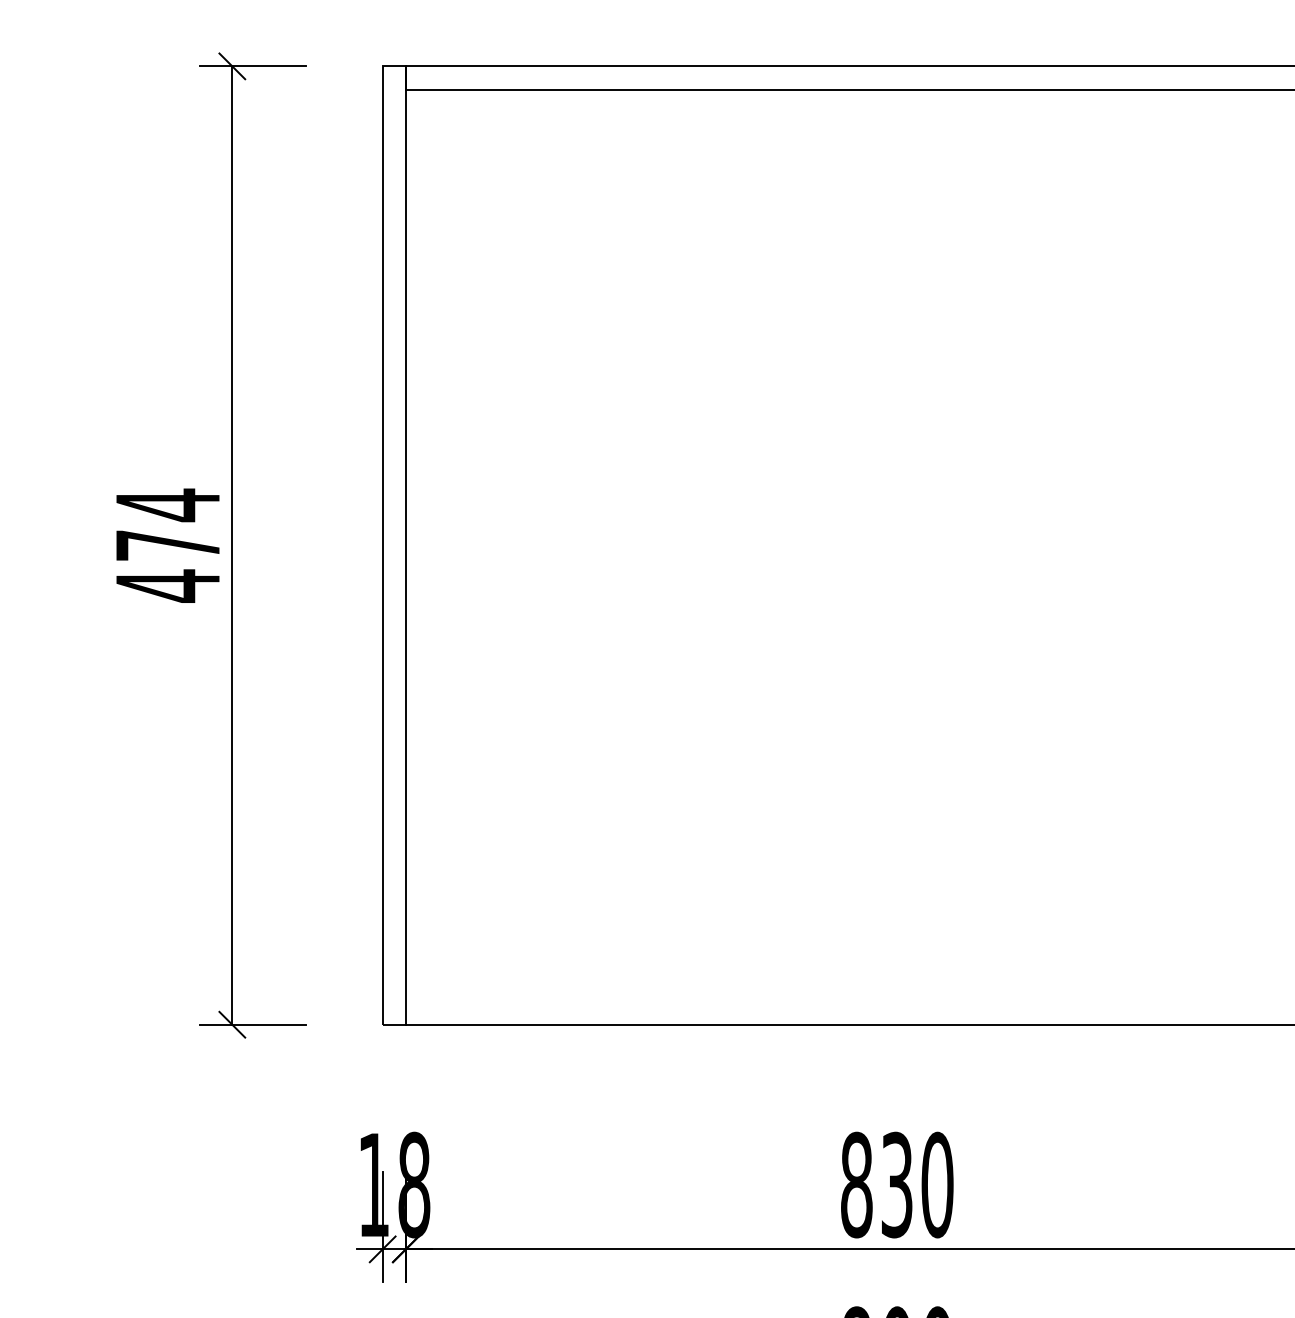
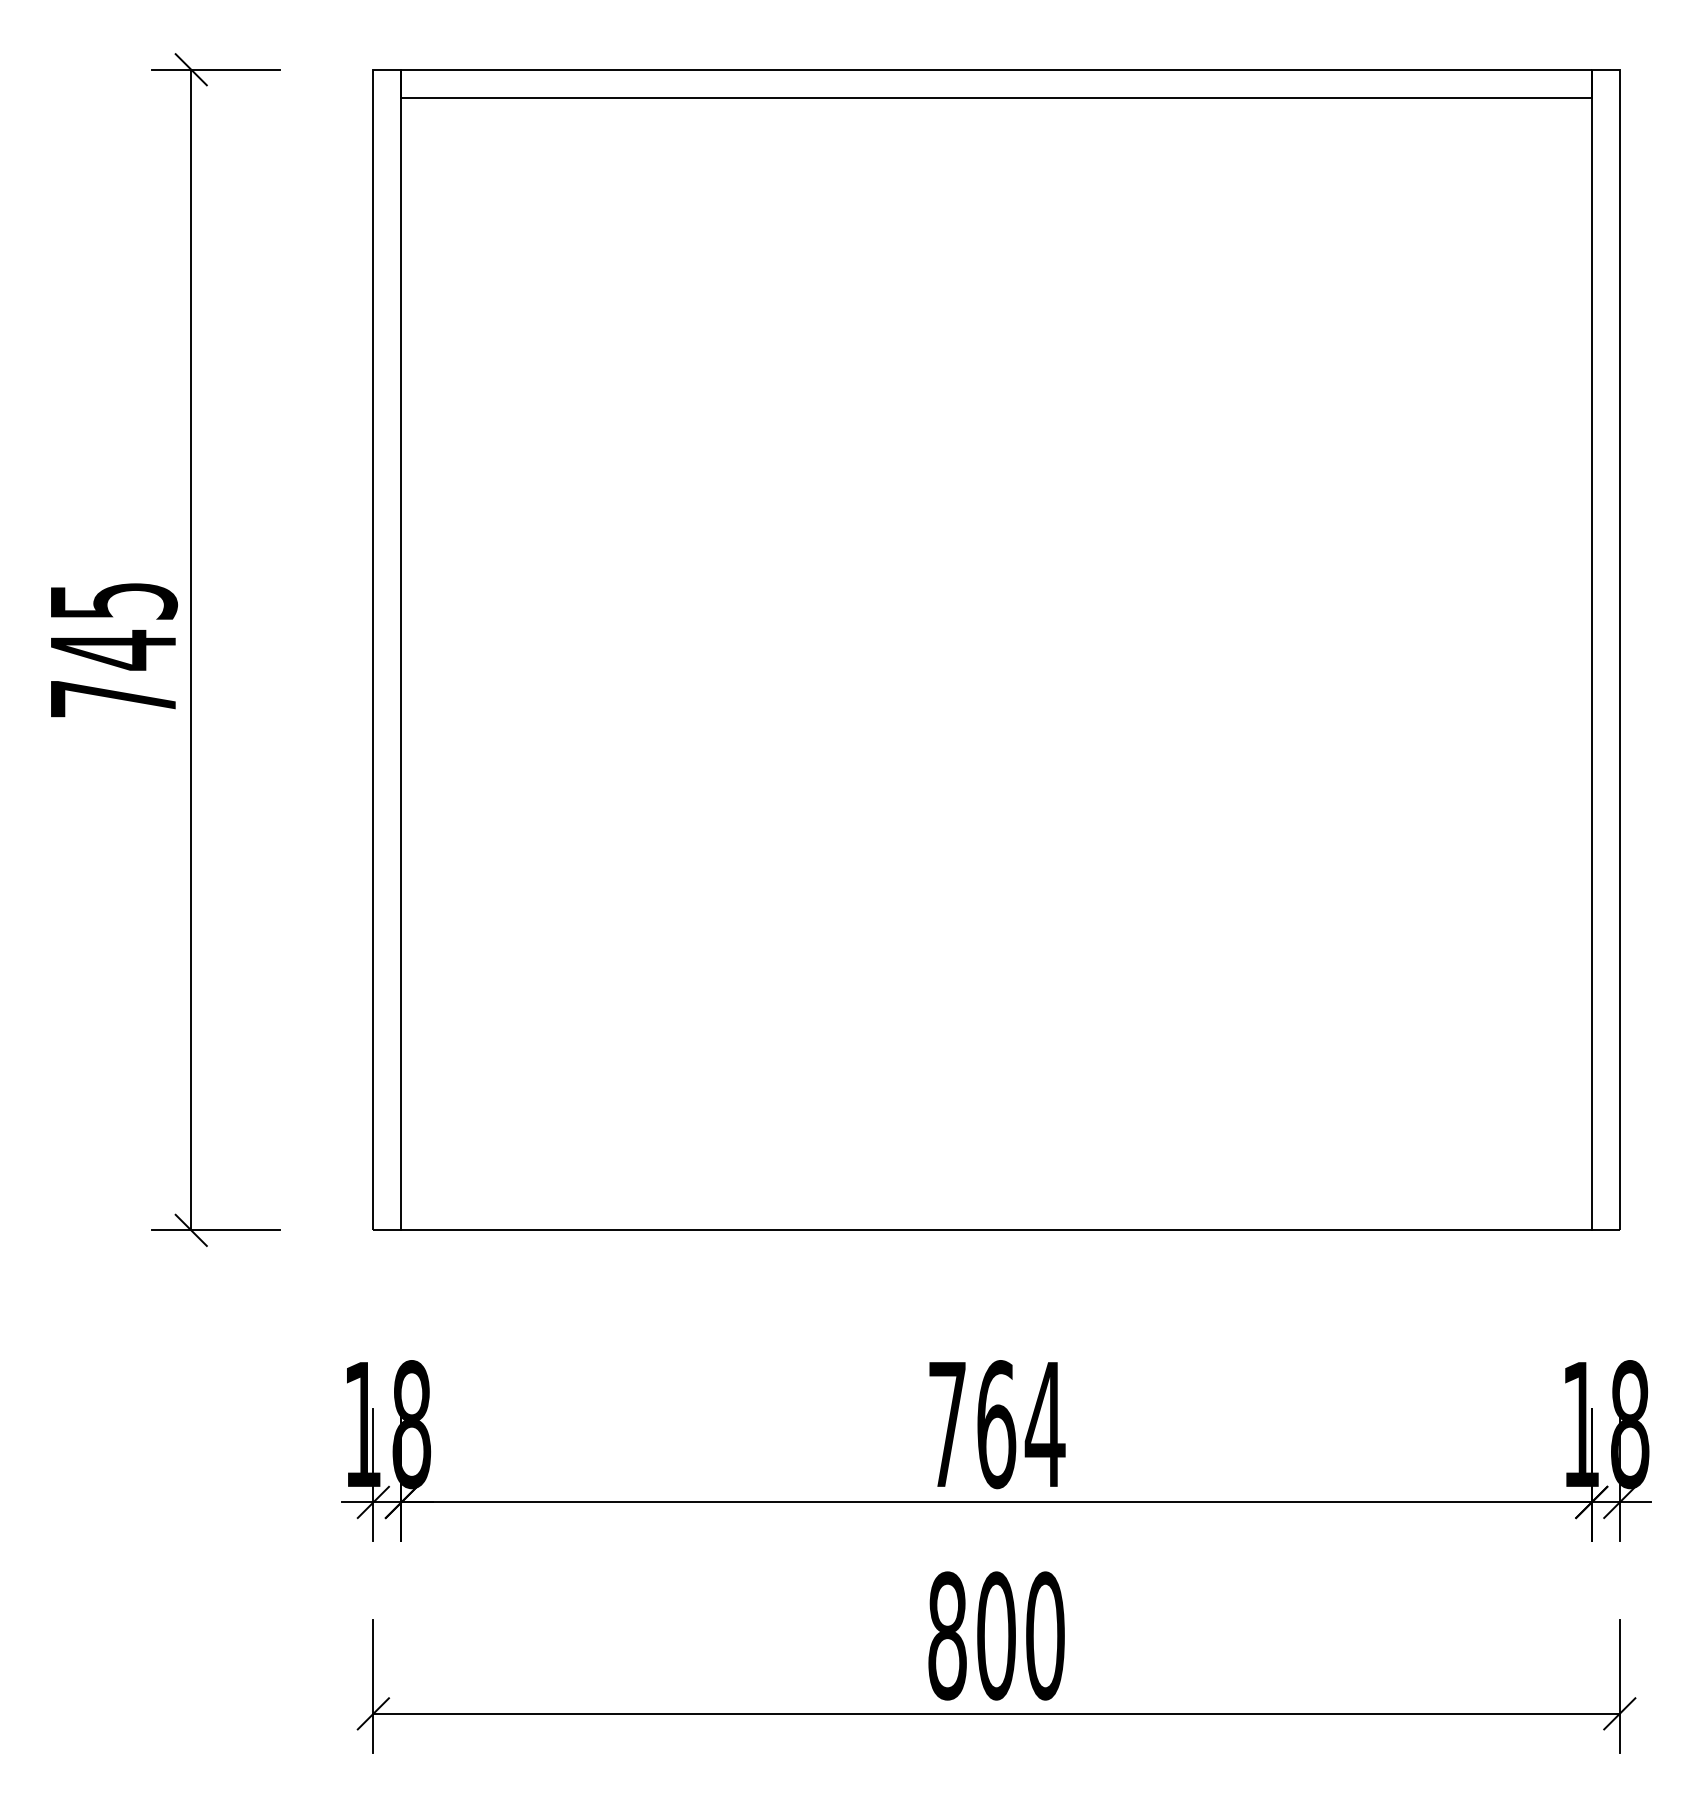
text: (168, 545) -> (114, 650), 474 -> 745
text: (897, 1185) -> (996, 1424), 830 -> 764

